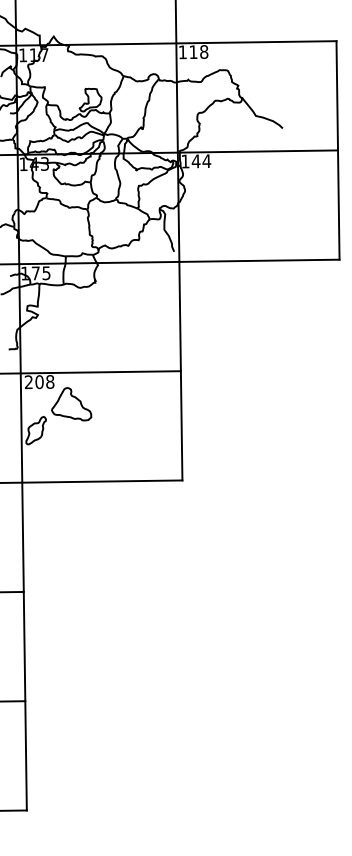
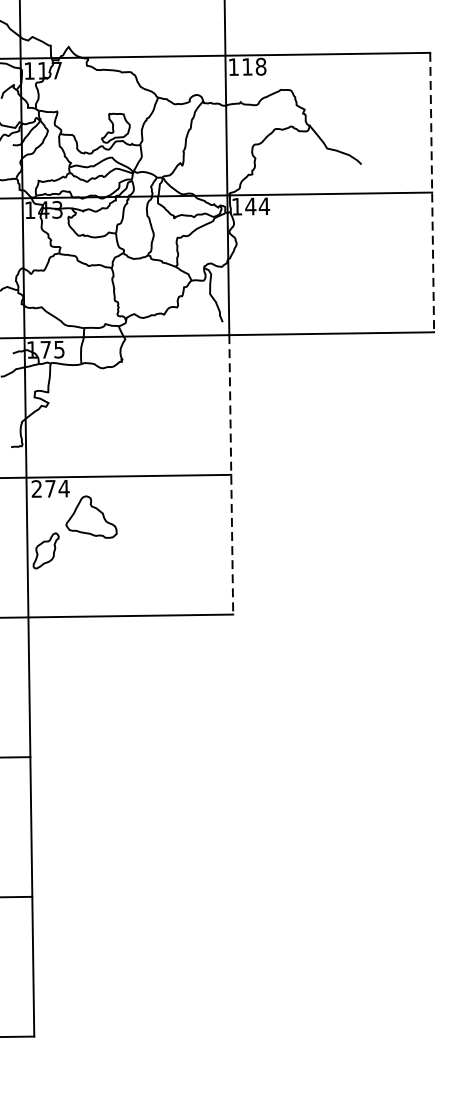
line: (338, 150) -> (432, 192), solid -> dashed
line: (180, 371) -> (230, 475), solid -> dashed
text: (44, 382) -> (56, 489), 208 -> 274

